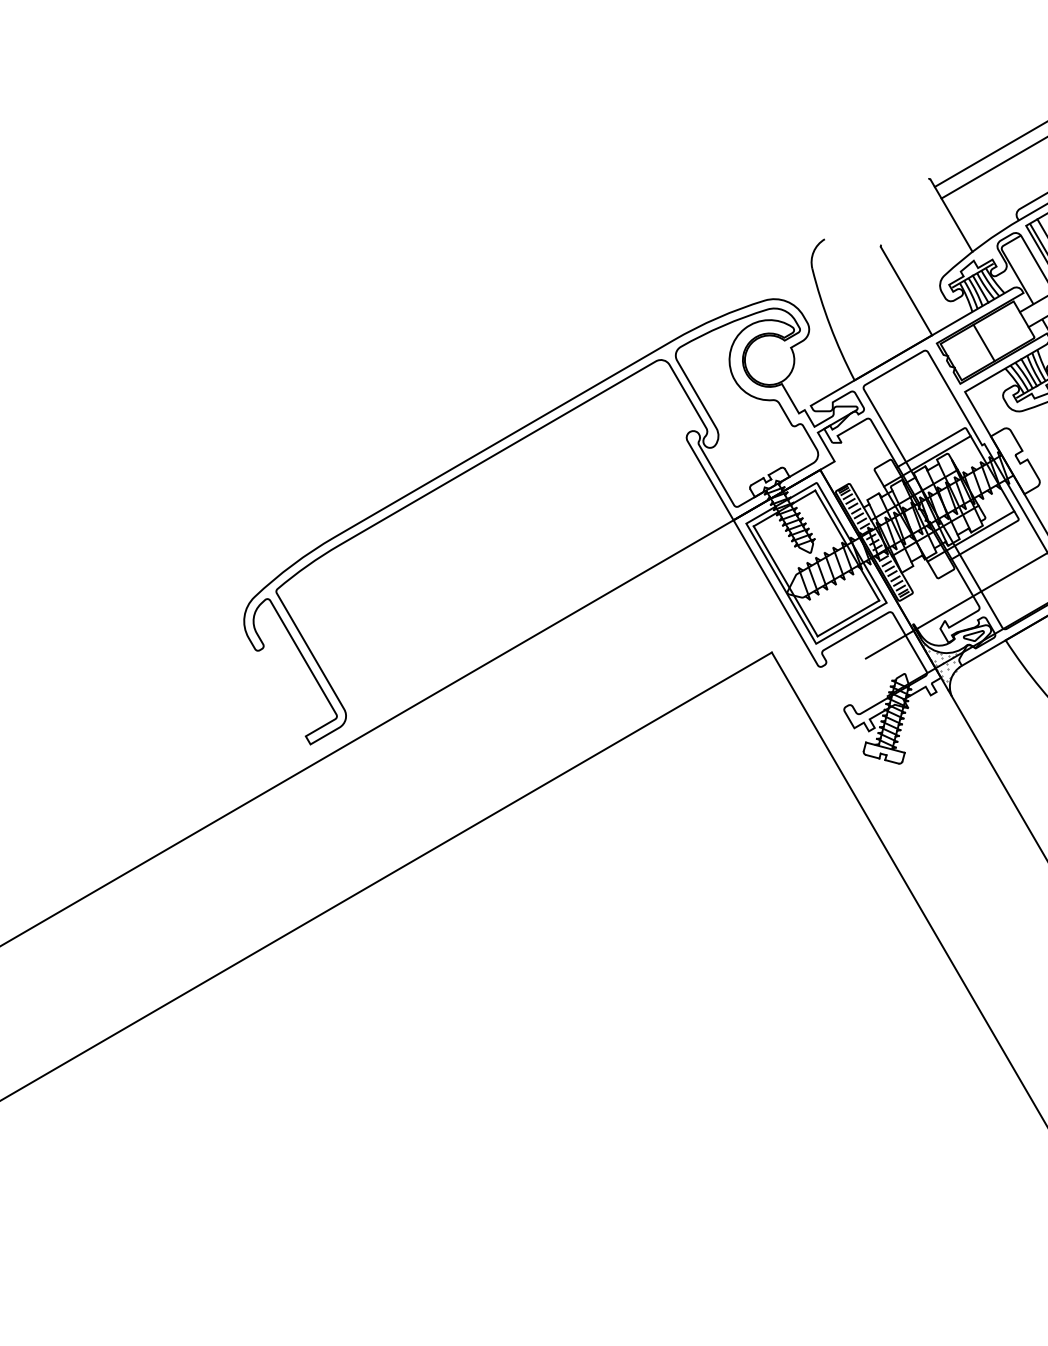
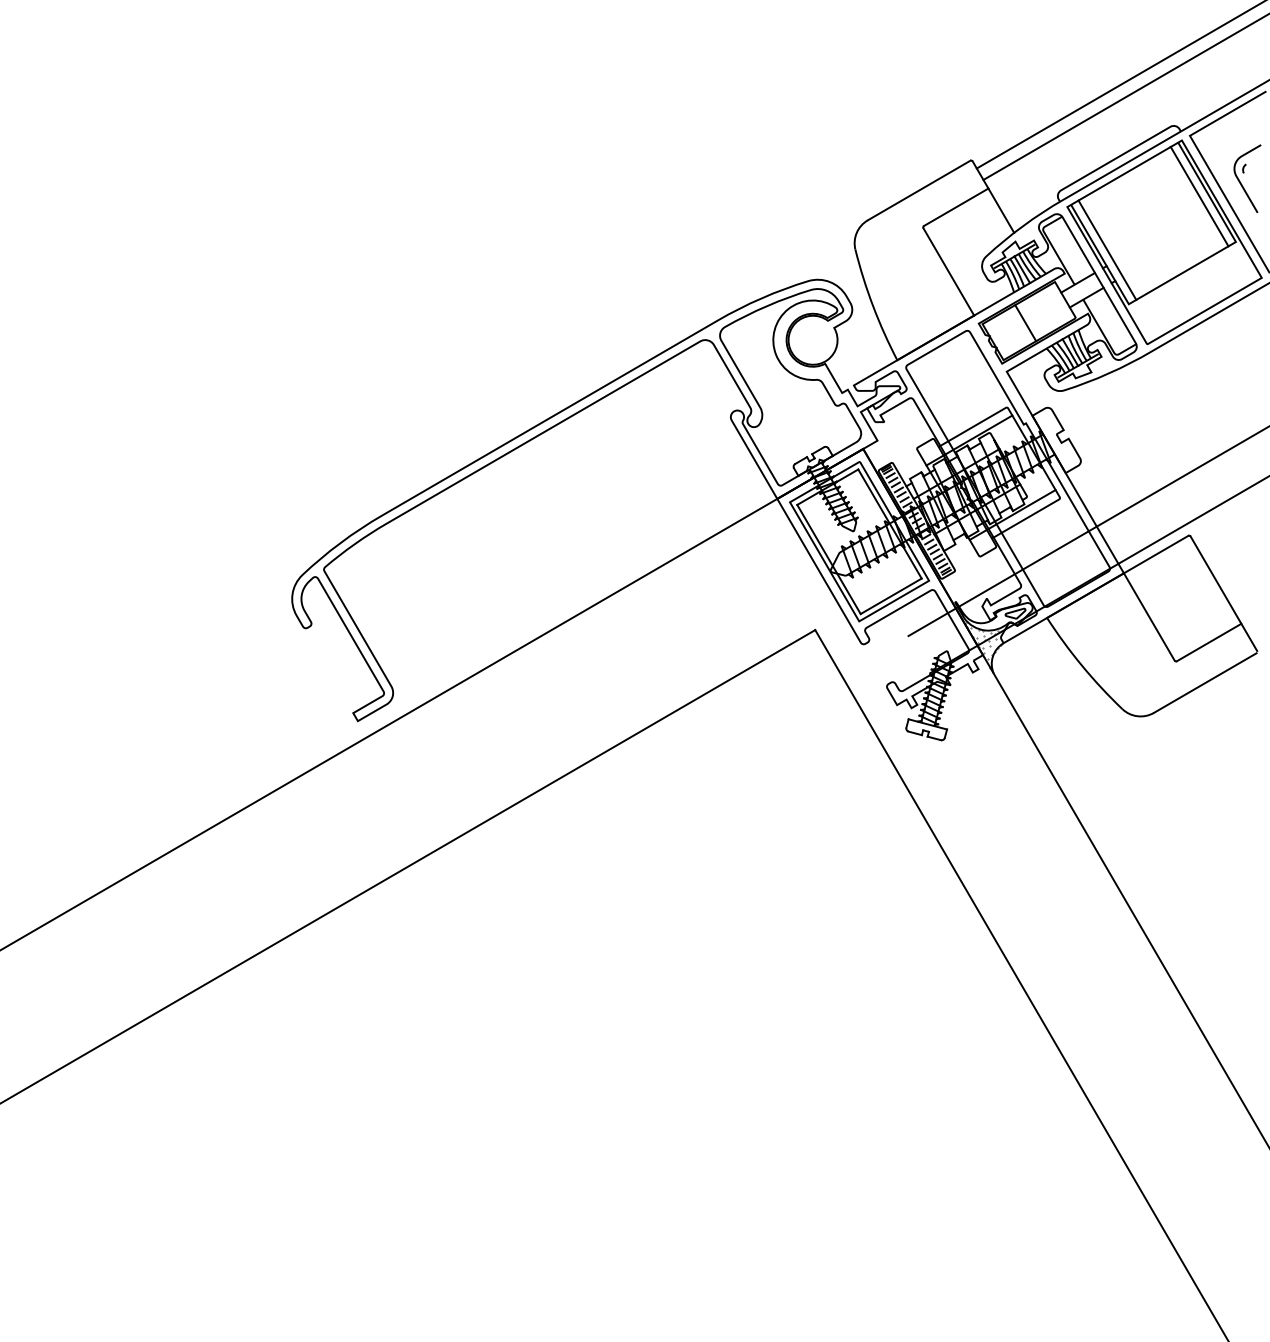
line: (875, 209) -> (918, 190), added
line: (914, 225) -> (956, 206), added

